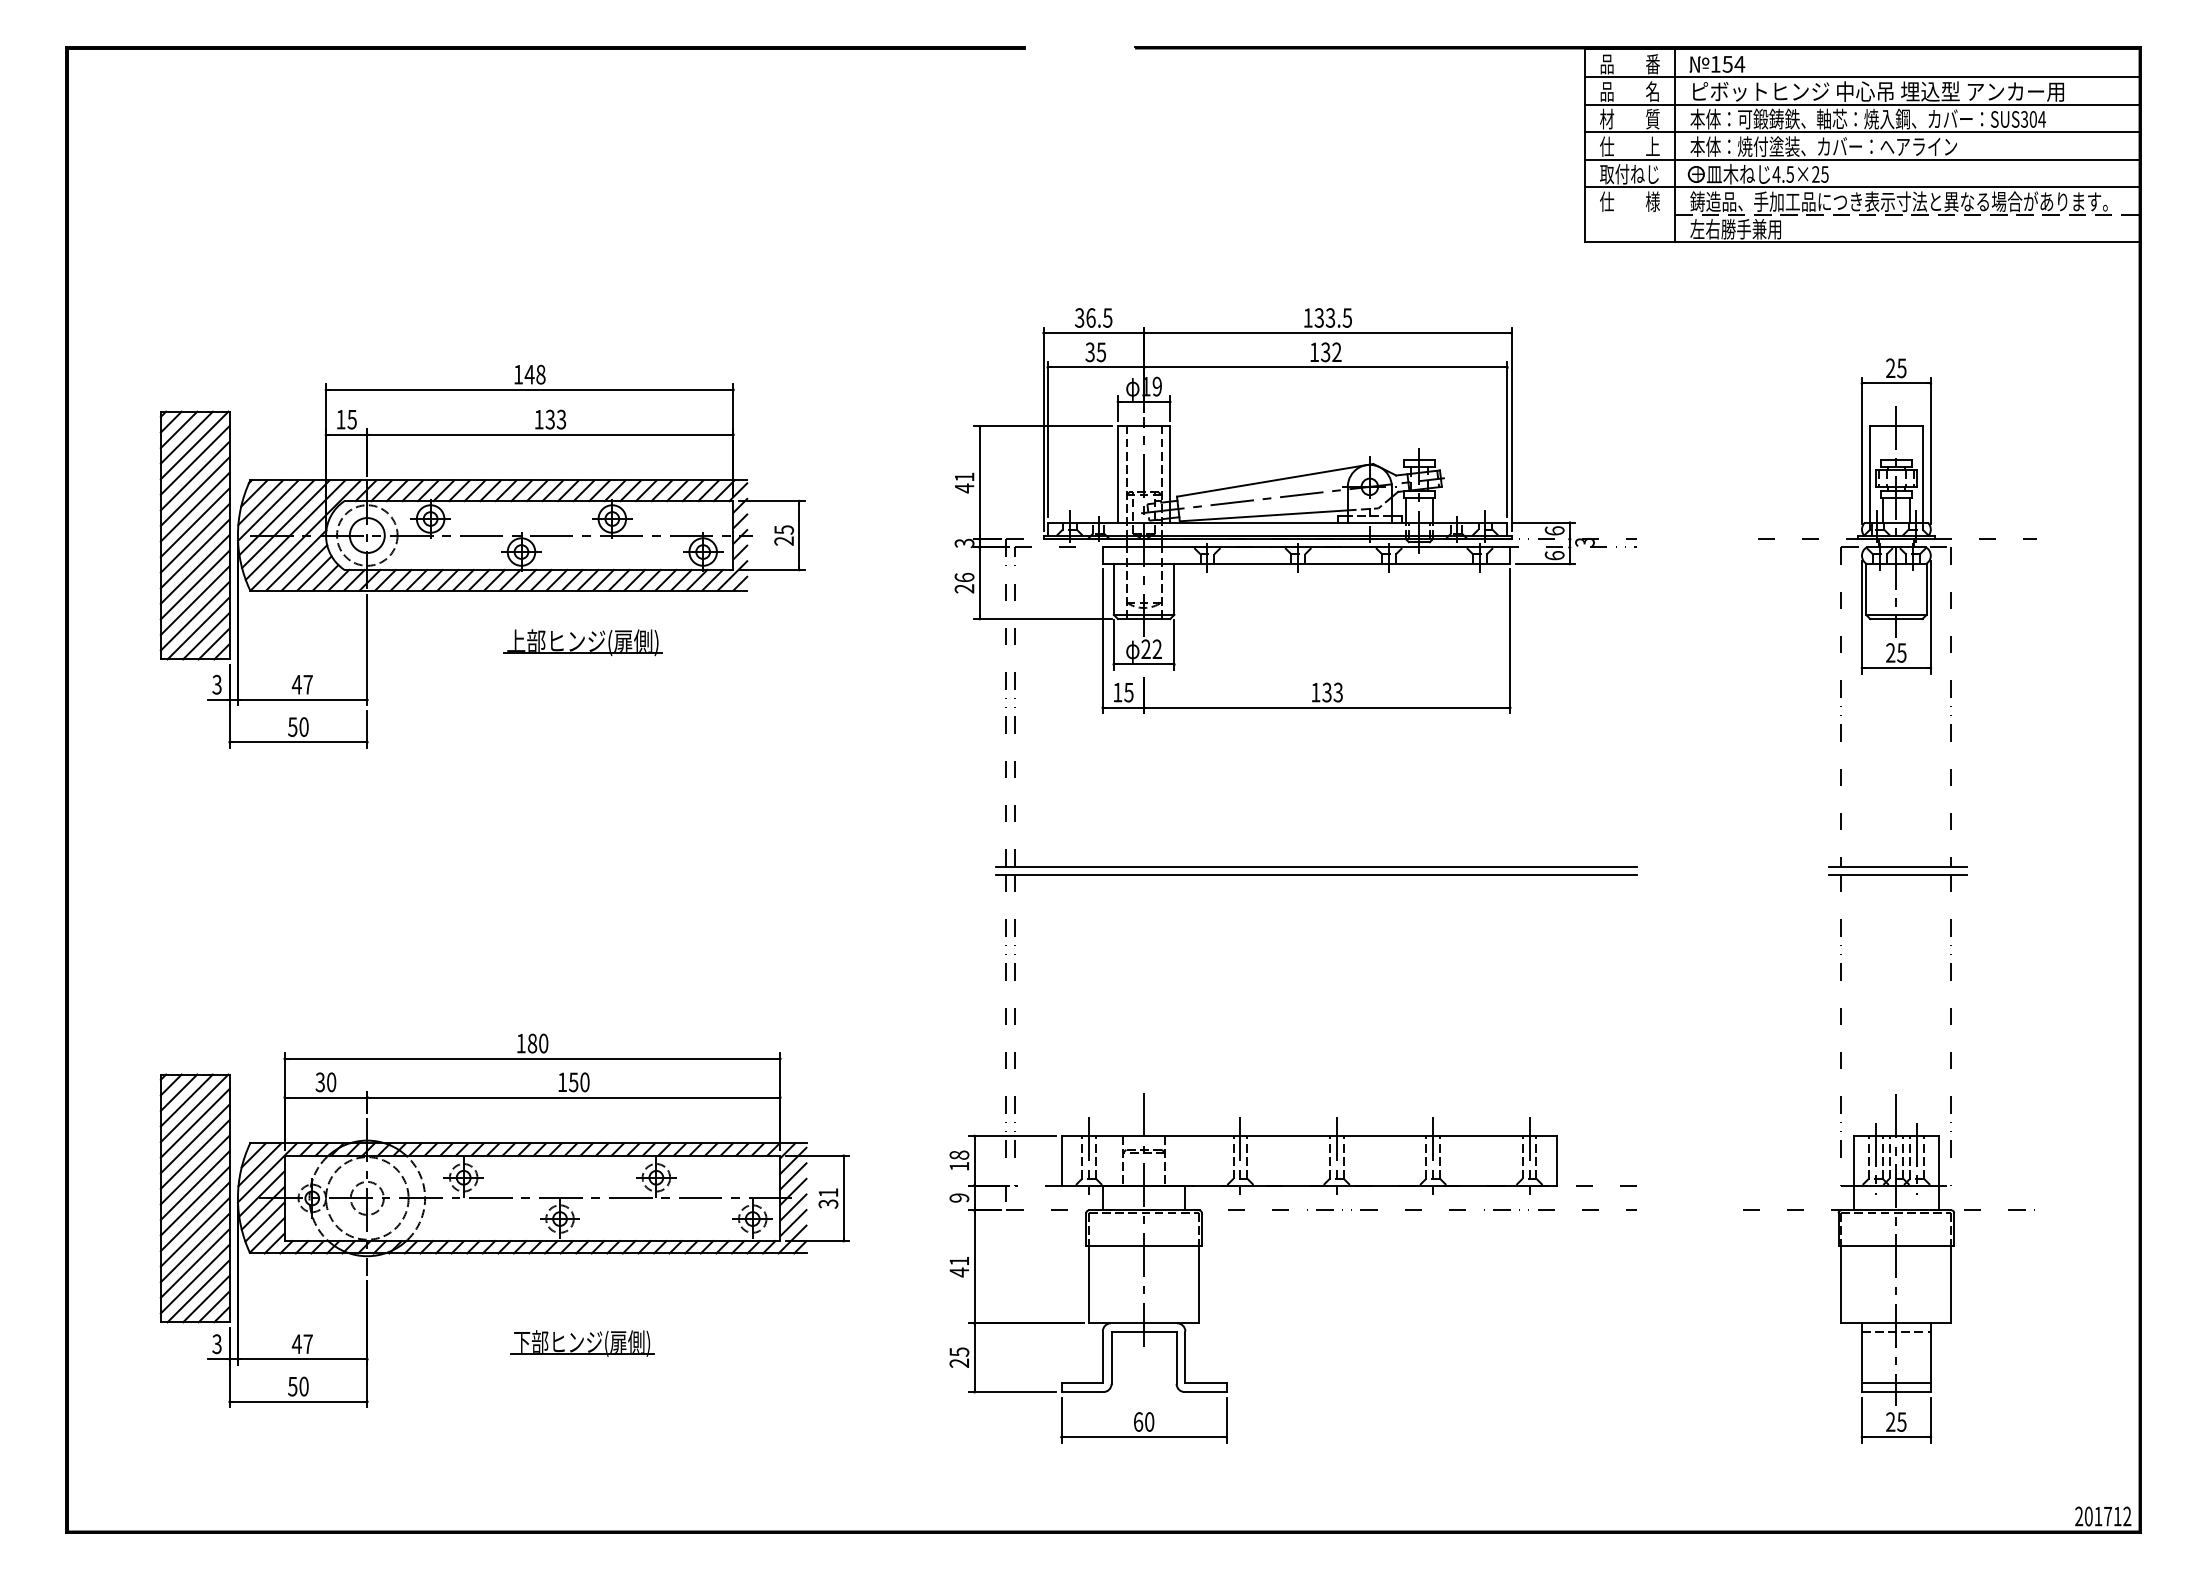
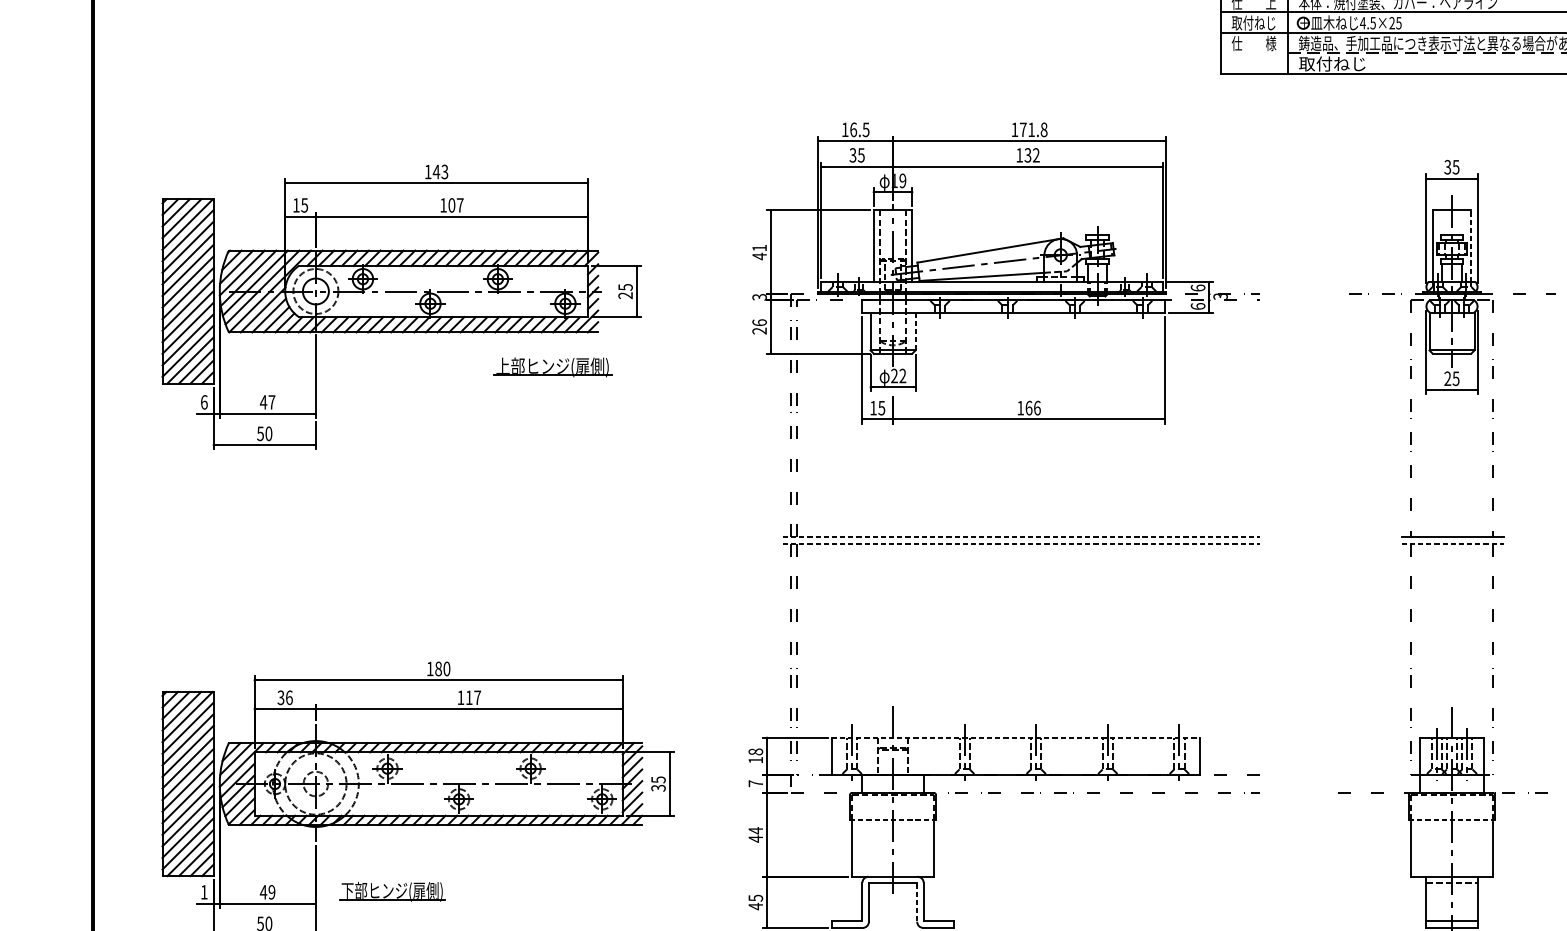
text: (1735, 229) -> (1332, 64), 左右勝手兼用 -> 取付ねじ
text: (1079, 317) -> (845, 129), 36.5 -> 16.5
text: (1333, 317) -> (1033, 129), 133.5 -> 171.8
text: (1890, 368) -> (1447, 167), 25 -> 35
text: (540, 374) -> (444, 171), 148 -> 143
text: (555, 419) -> (455, 205), 133 -> 107
line: (1922, 474) -> (1471, 246), solid -> dashed
line: (1174, 588) -> (915, 330), solid -> dashed
part: (582, 642) -> (552, 367), moved
text: (216, 684) -> (203, 402), 3 -> 6
text: (1332, 692) -> (1033, 408), 133 -> 166
line: (1316, 866) -> (1021, 537), solid -> dashed
line: (1316, 874) -> (1021, 543), solid -> dashed
line: (1898, 874) -> (1453, 543), solid -> dashed
text: (331, 1082) -> (289, 697), 30 -> 36
text: (579, 1082) -> (473, 697), 150 -> 117
line: (1309, 1136) -> (1015, 738), solid -> dashed
text: (828, 1192) -> (658, 779), 31 -> 35
text: (959, 1197) -> (755, 783), 9 -> 7
line: (1144, 1246) -> (893, 819), solid -> dashed
line: (1896, 1246) -> (1452, 819), solid -> dashed
text: (958, 1261) -> (755, 830), 41 -> 44
part: (582, 1343) -> (392, 891), moved
text: (216, 1344) -> (203, 892), 3 -> 1
text: (307, 1344) -> (271, 892), 47 -> 49
line: (1176, 1357) -> (917, 902), solid -> dashed
text: (958, 1363) -> (755, 906), 25 -> 45

